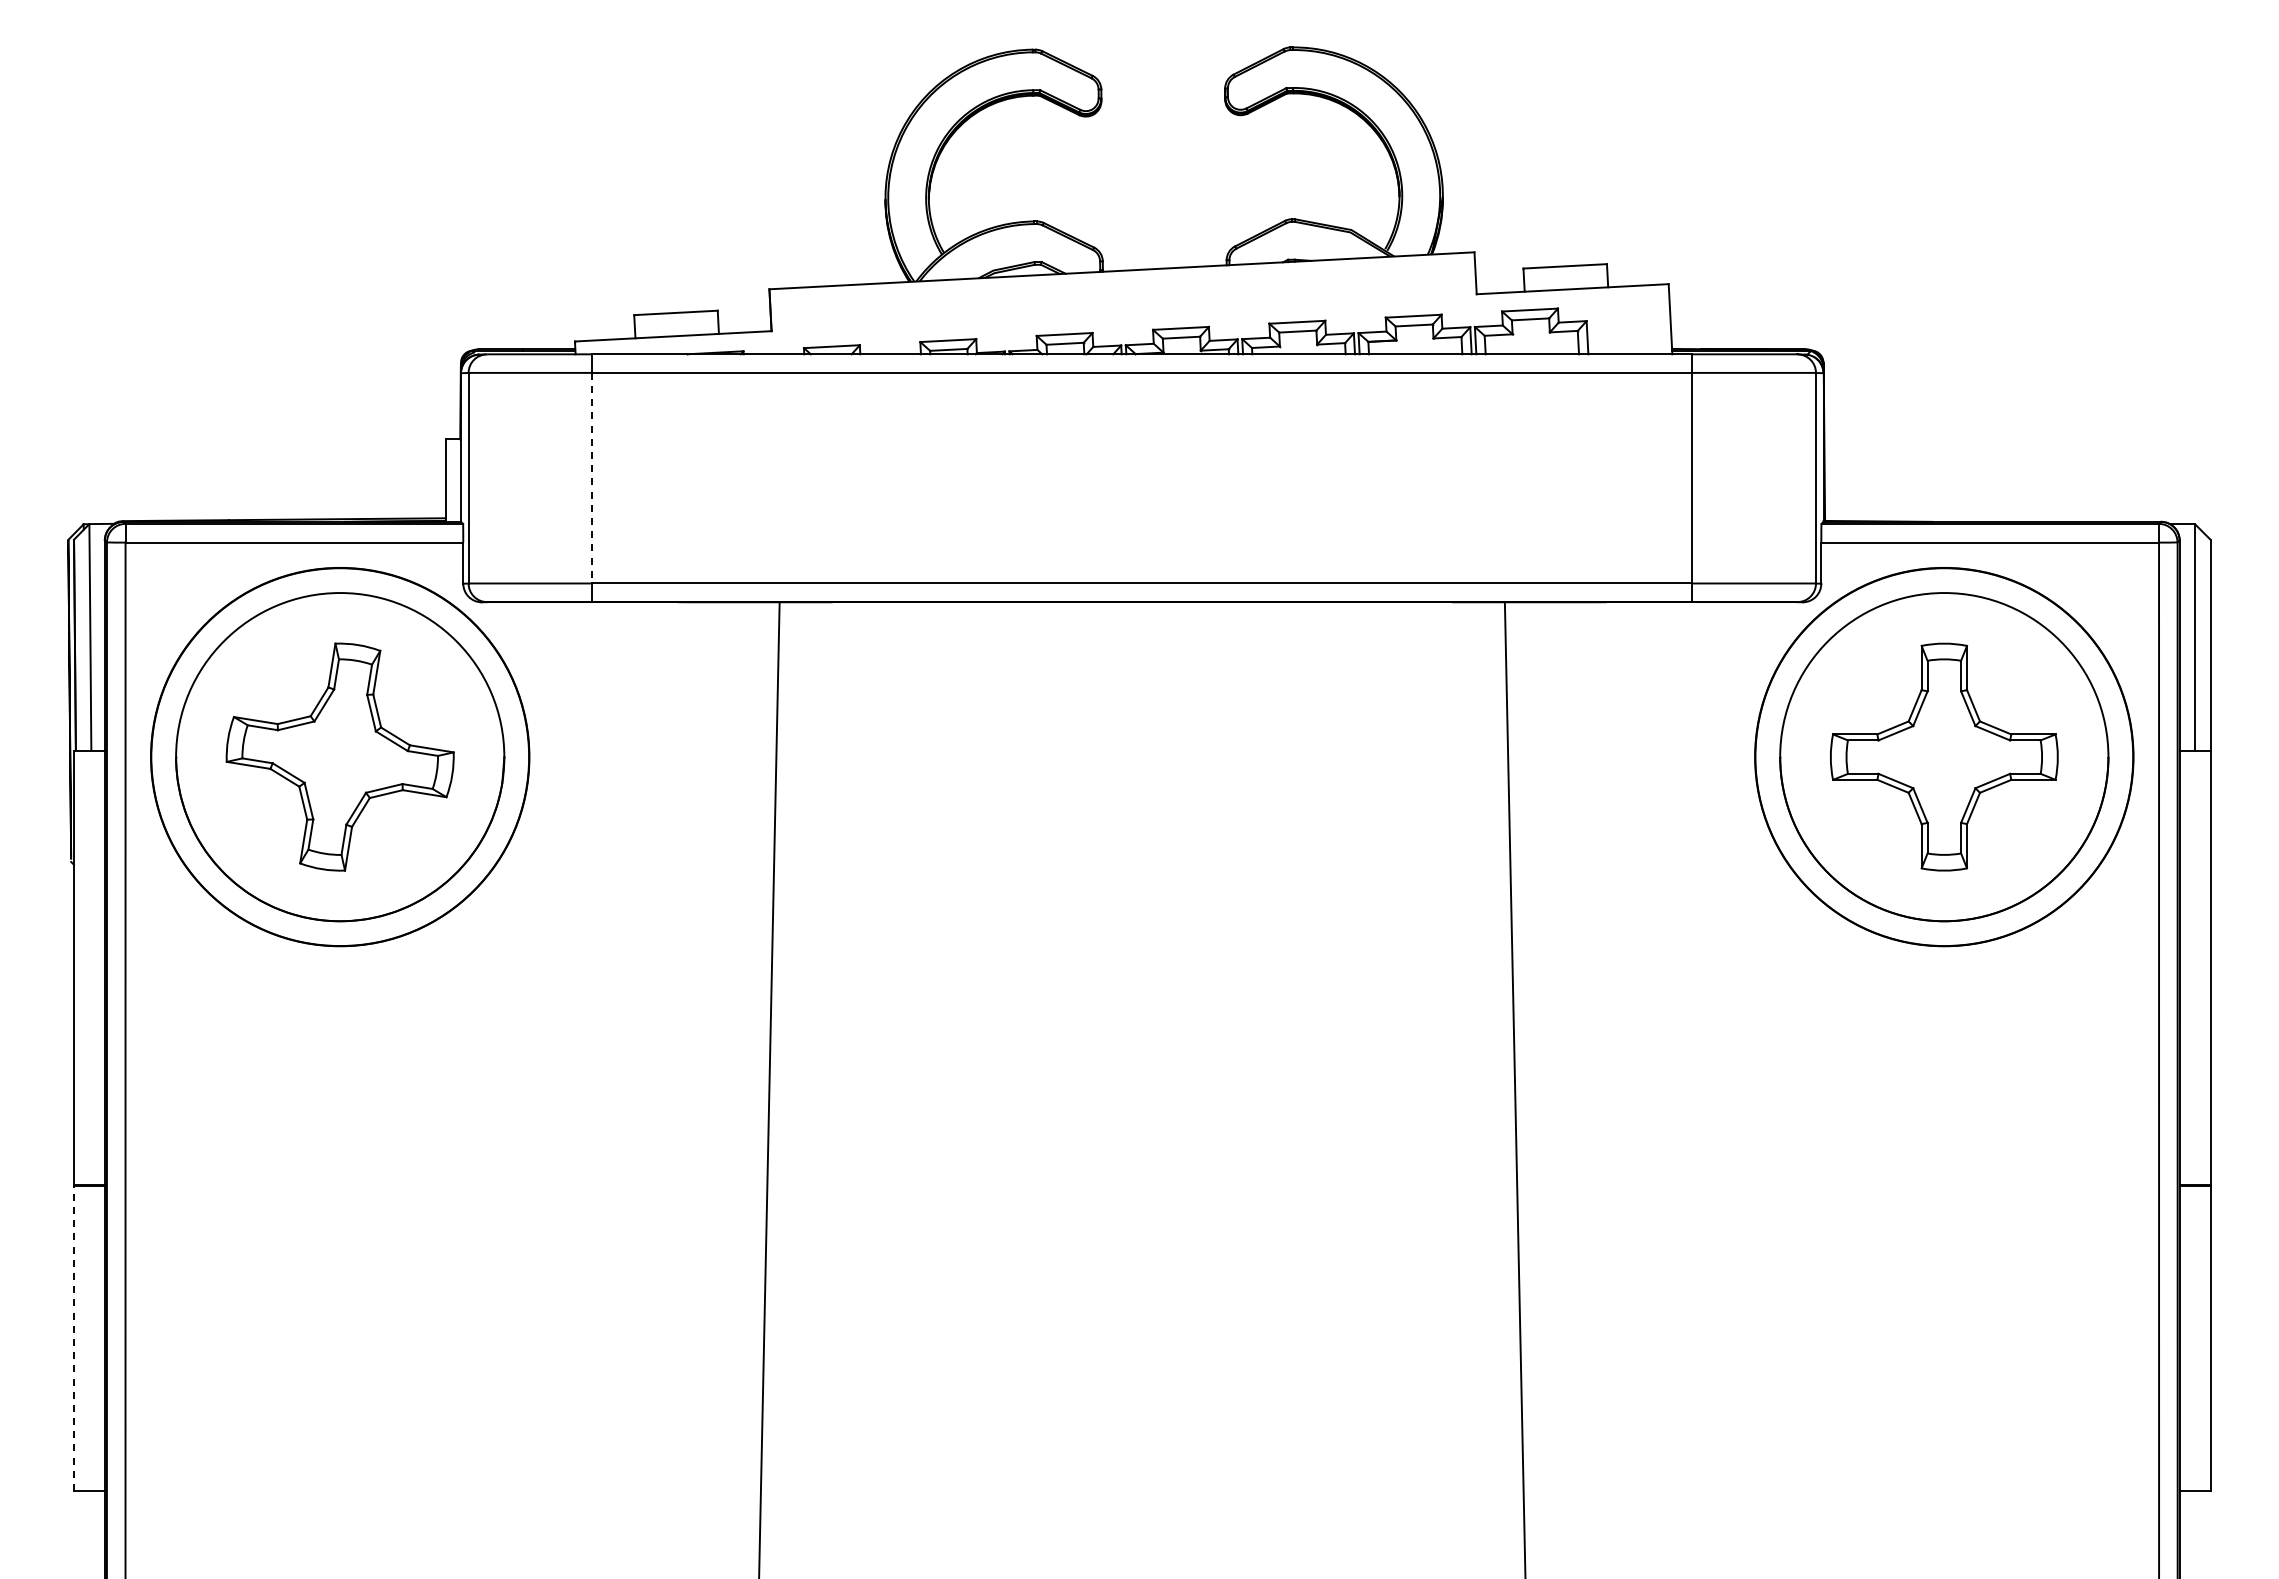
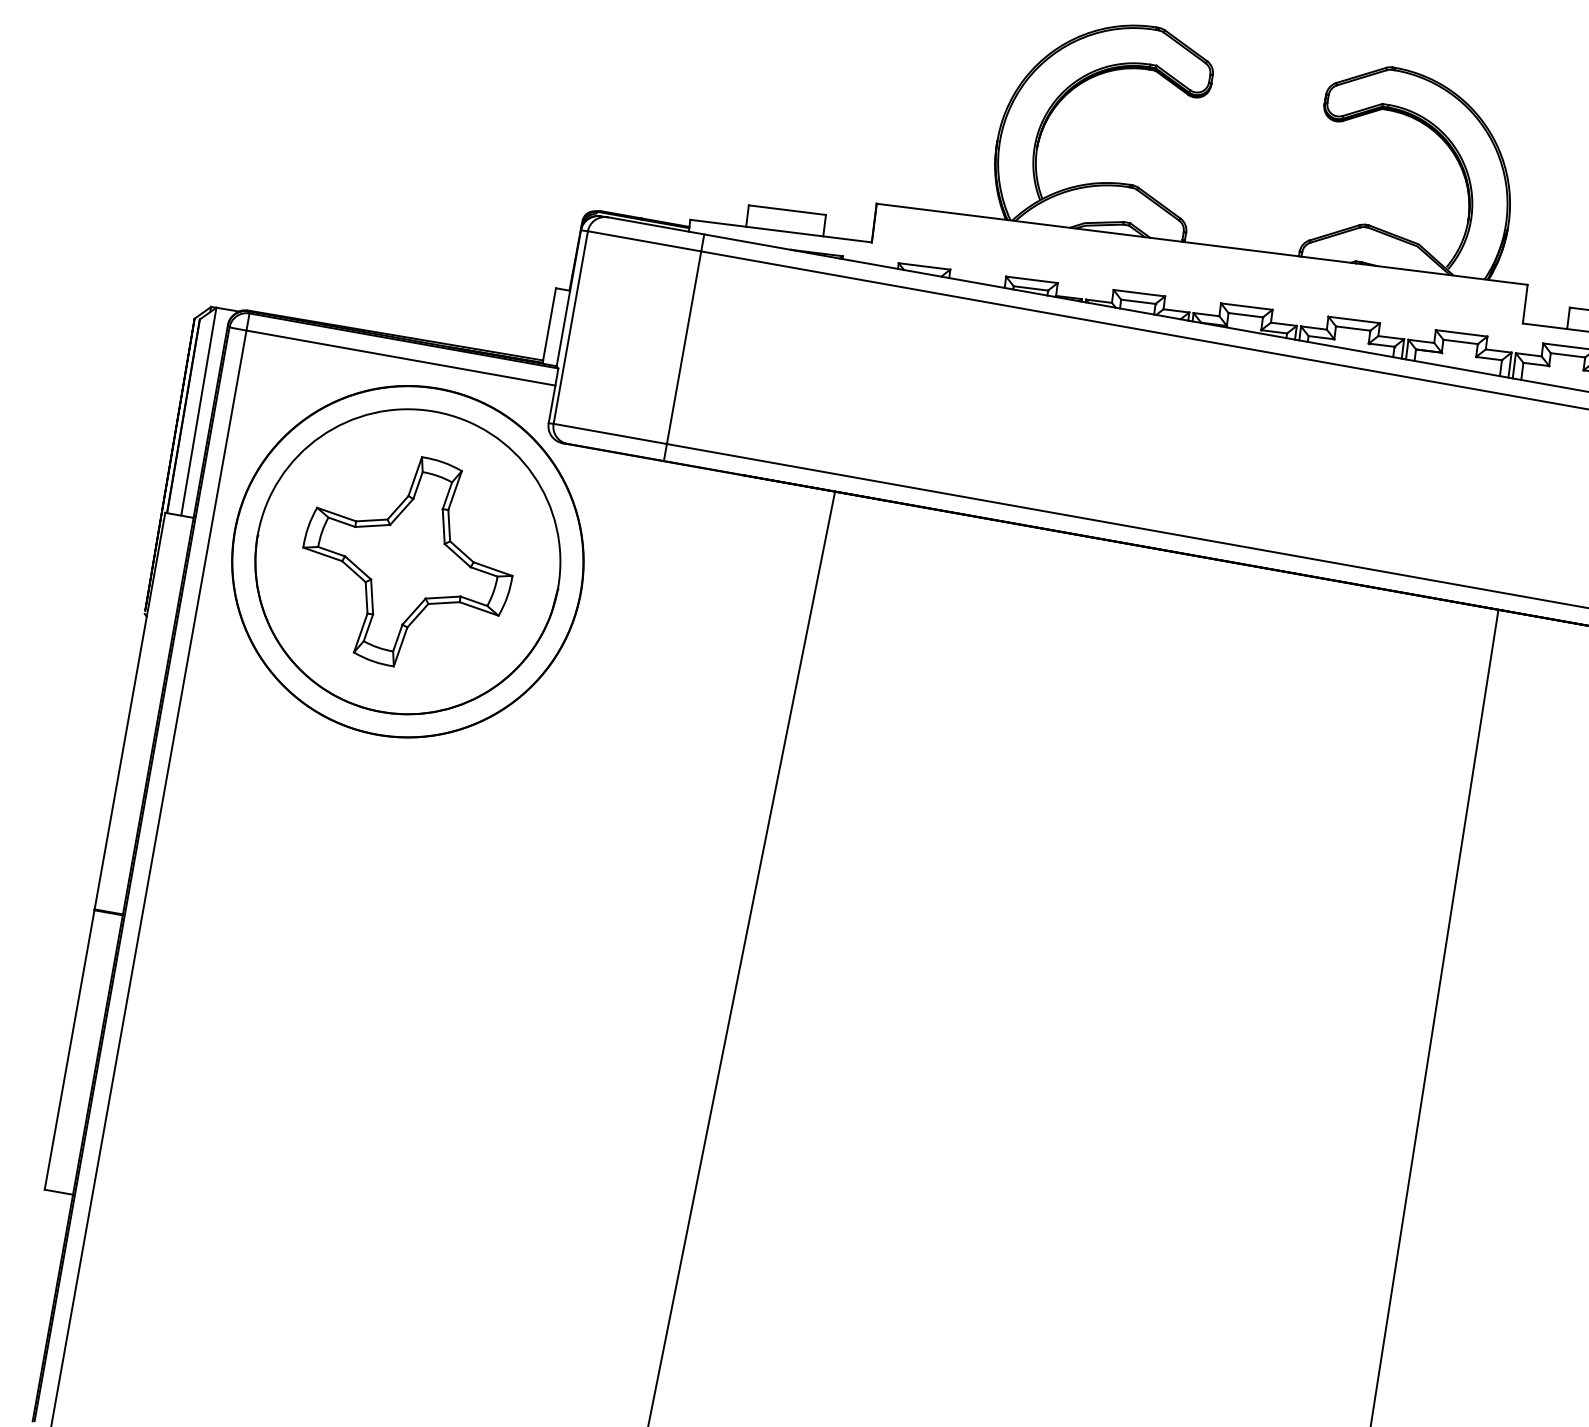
line: (592, 478) -> (684, 348), dashed -> solid
line: (73, 1338) -> (69, 1050), dashed -> solid

